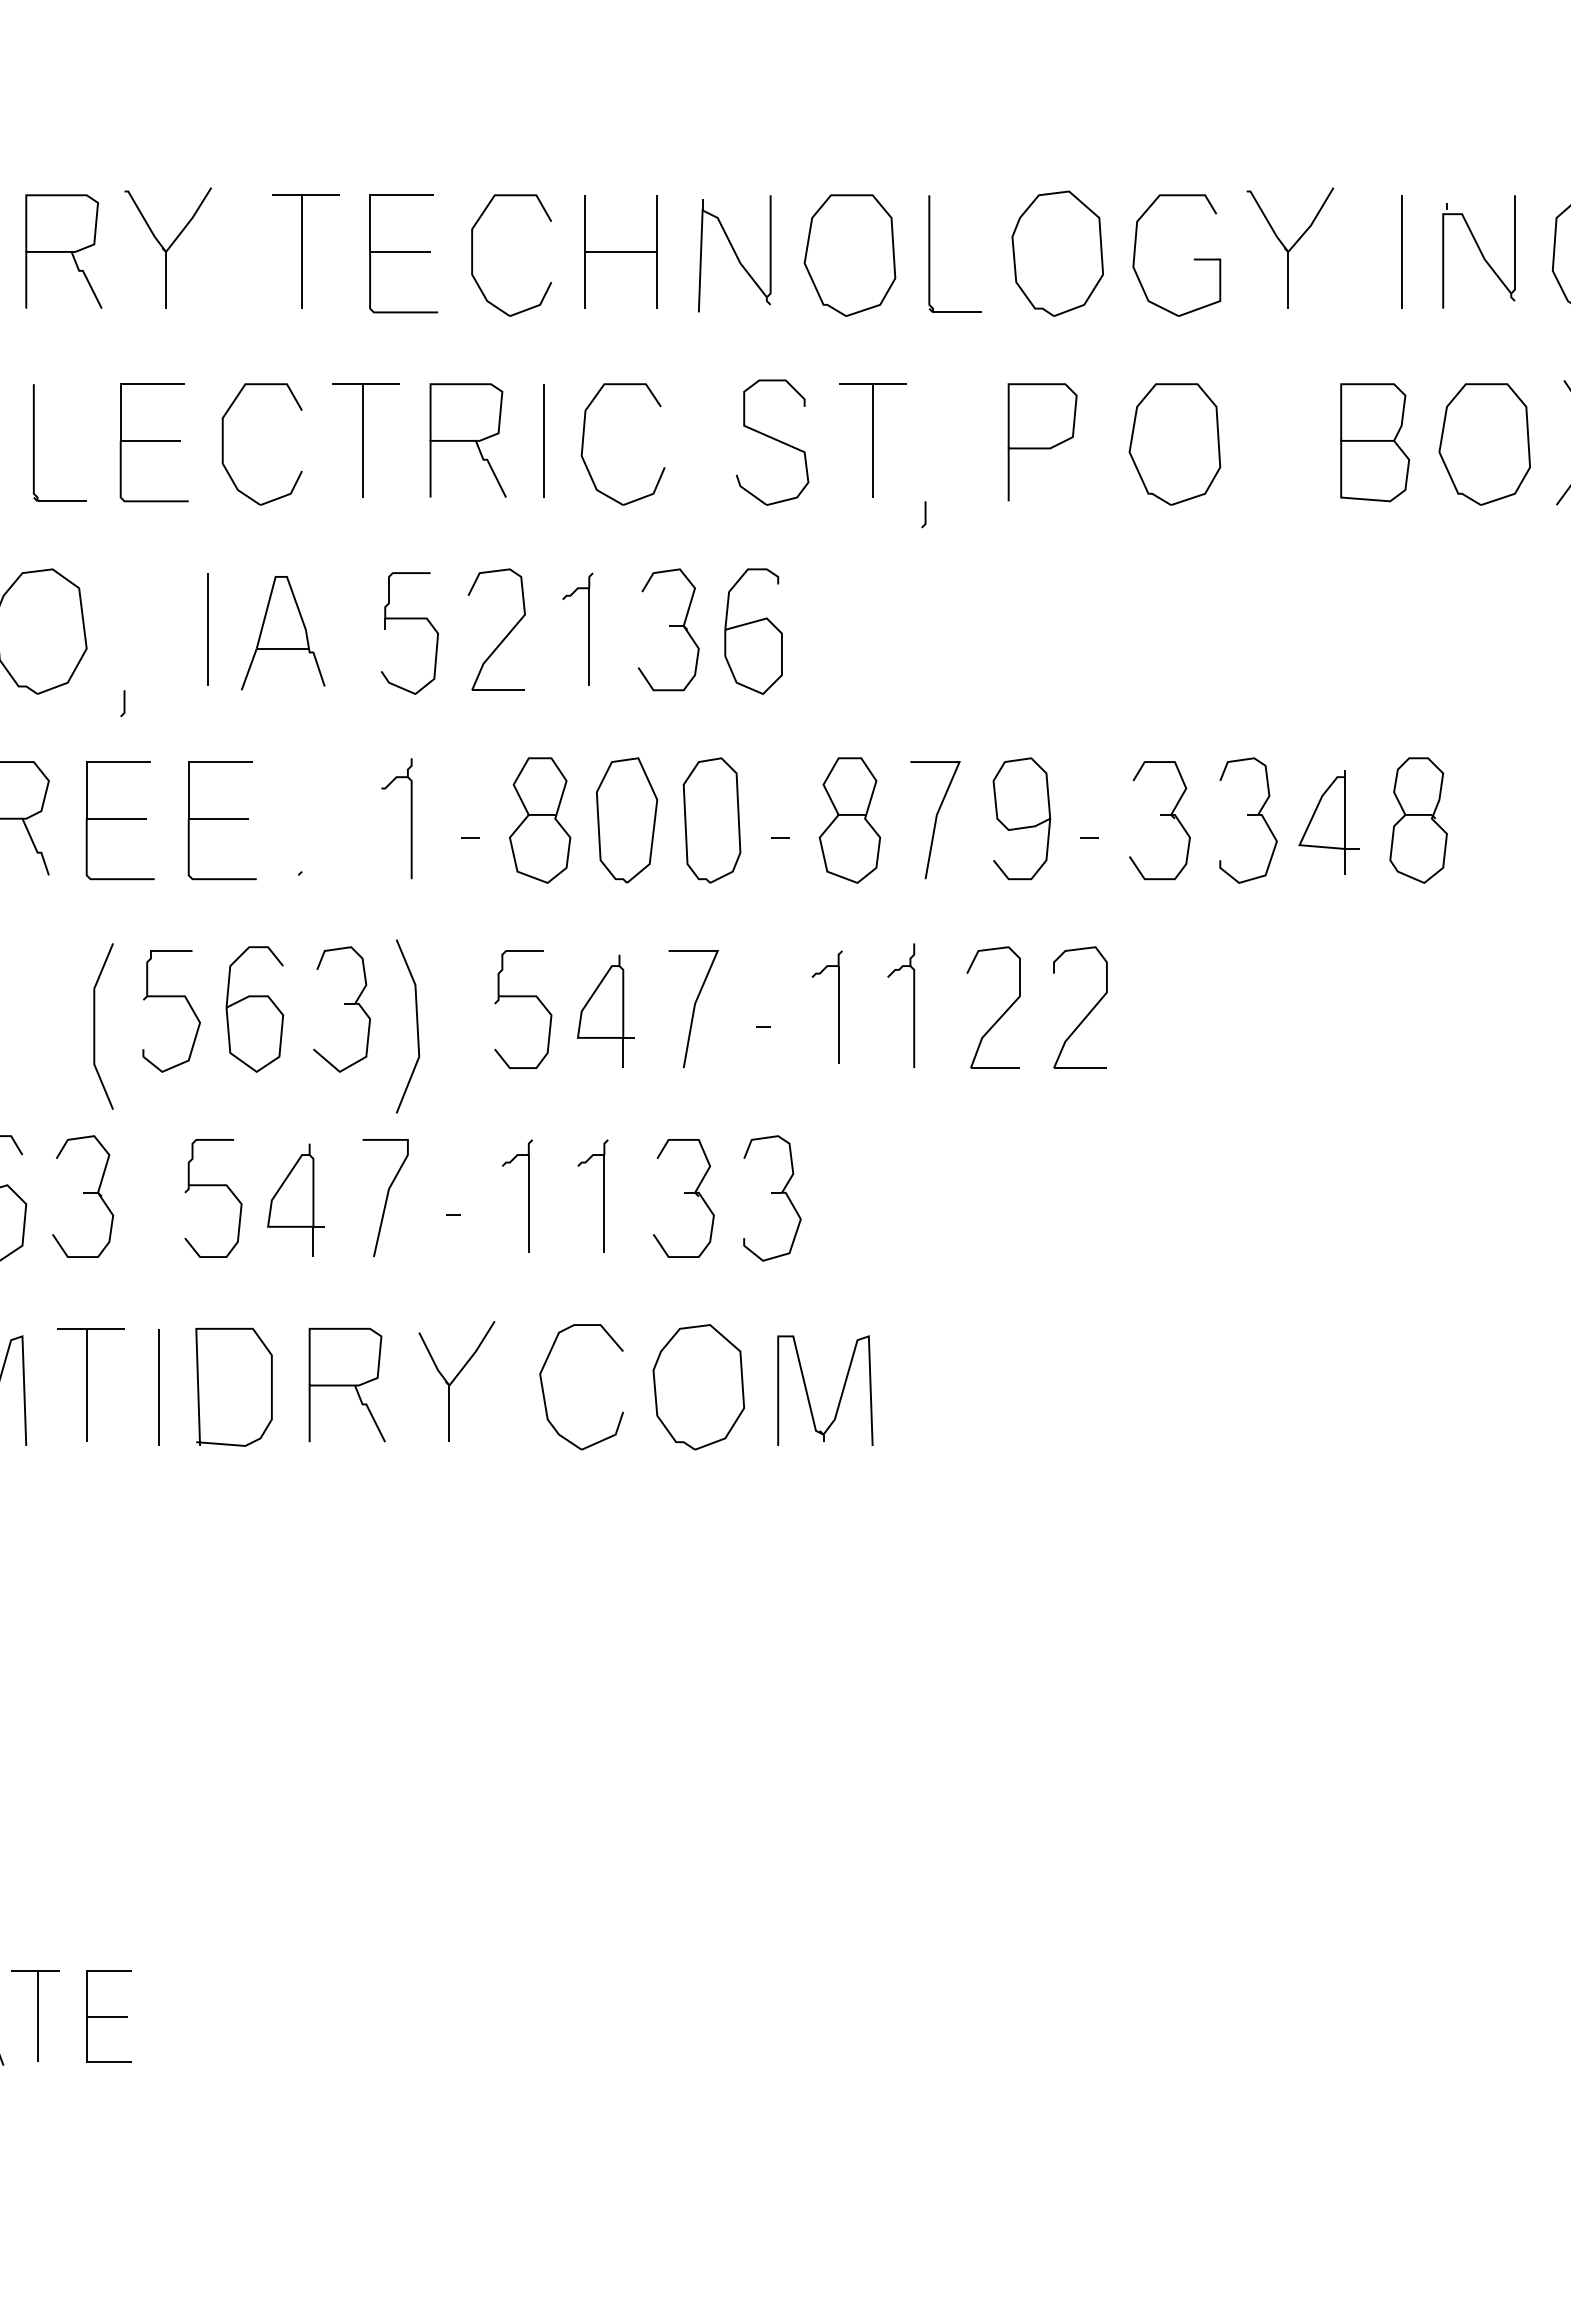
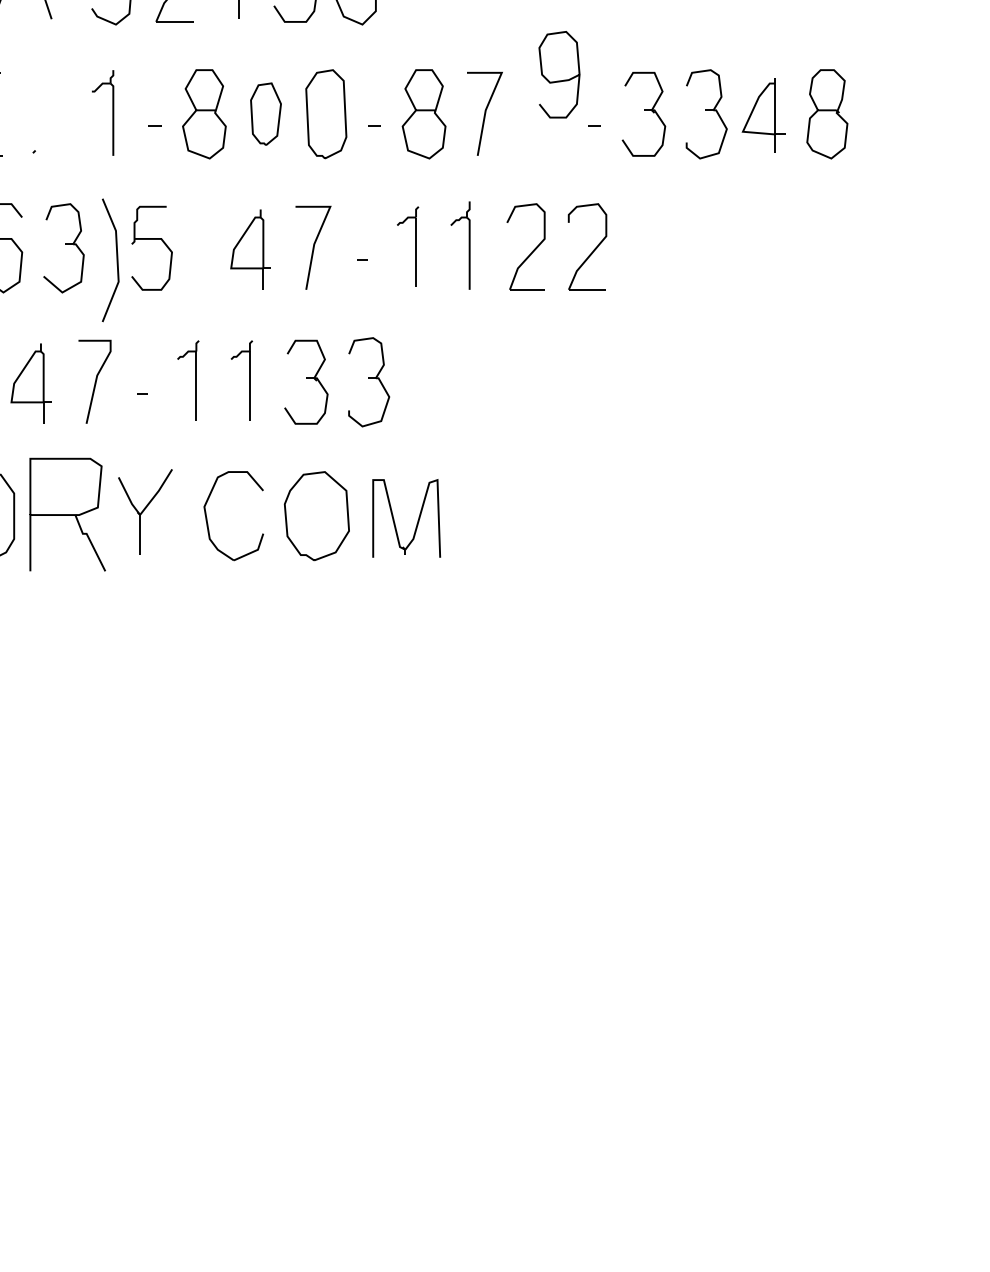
part: (626, 820) -> (265, 114), size x0.7
curve: (1024, 826) -> (561, 80), moved
part: (523, 997) -> (152, 239), moved
part: (346, 1384) -> (67, 514), size x1.4

